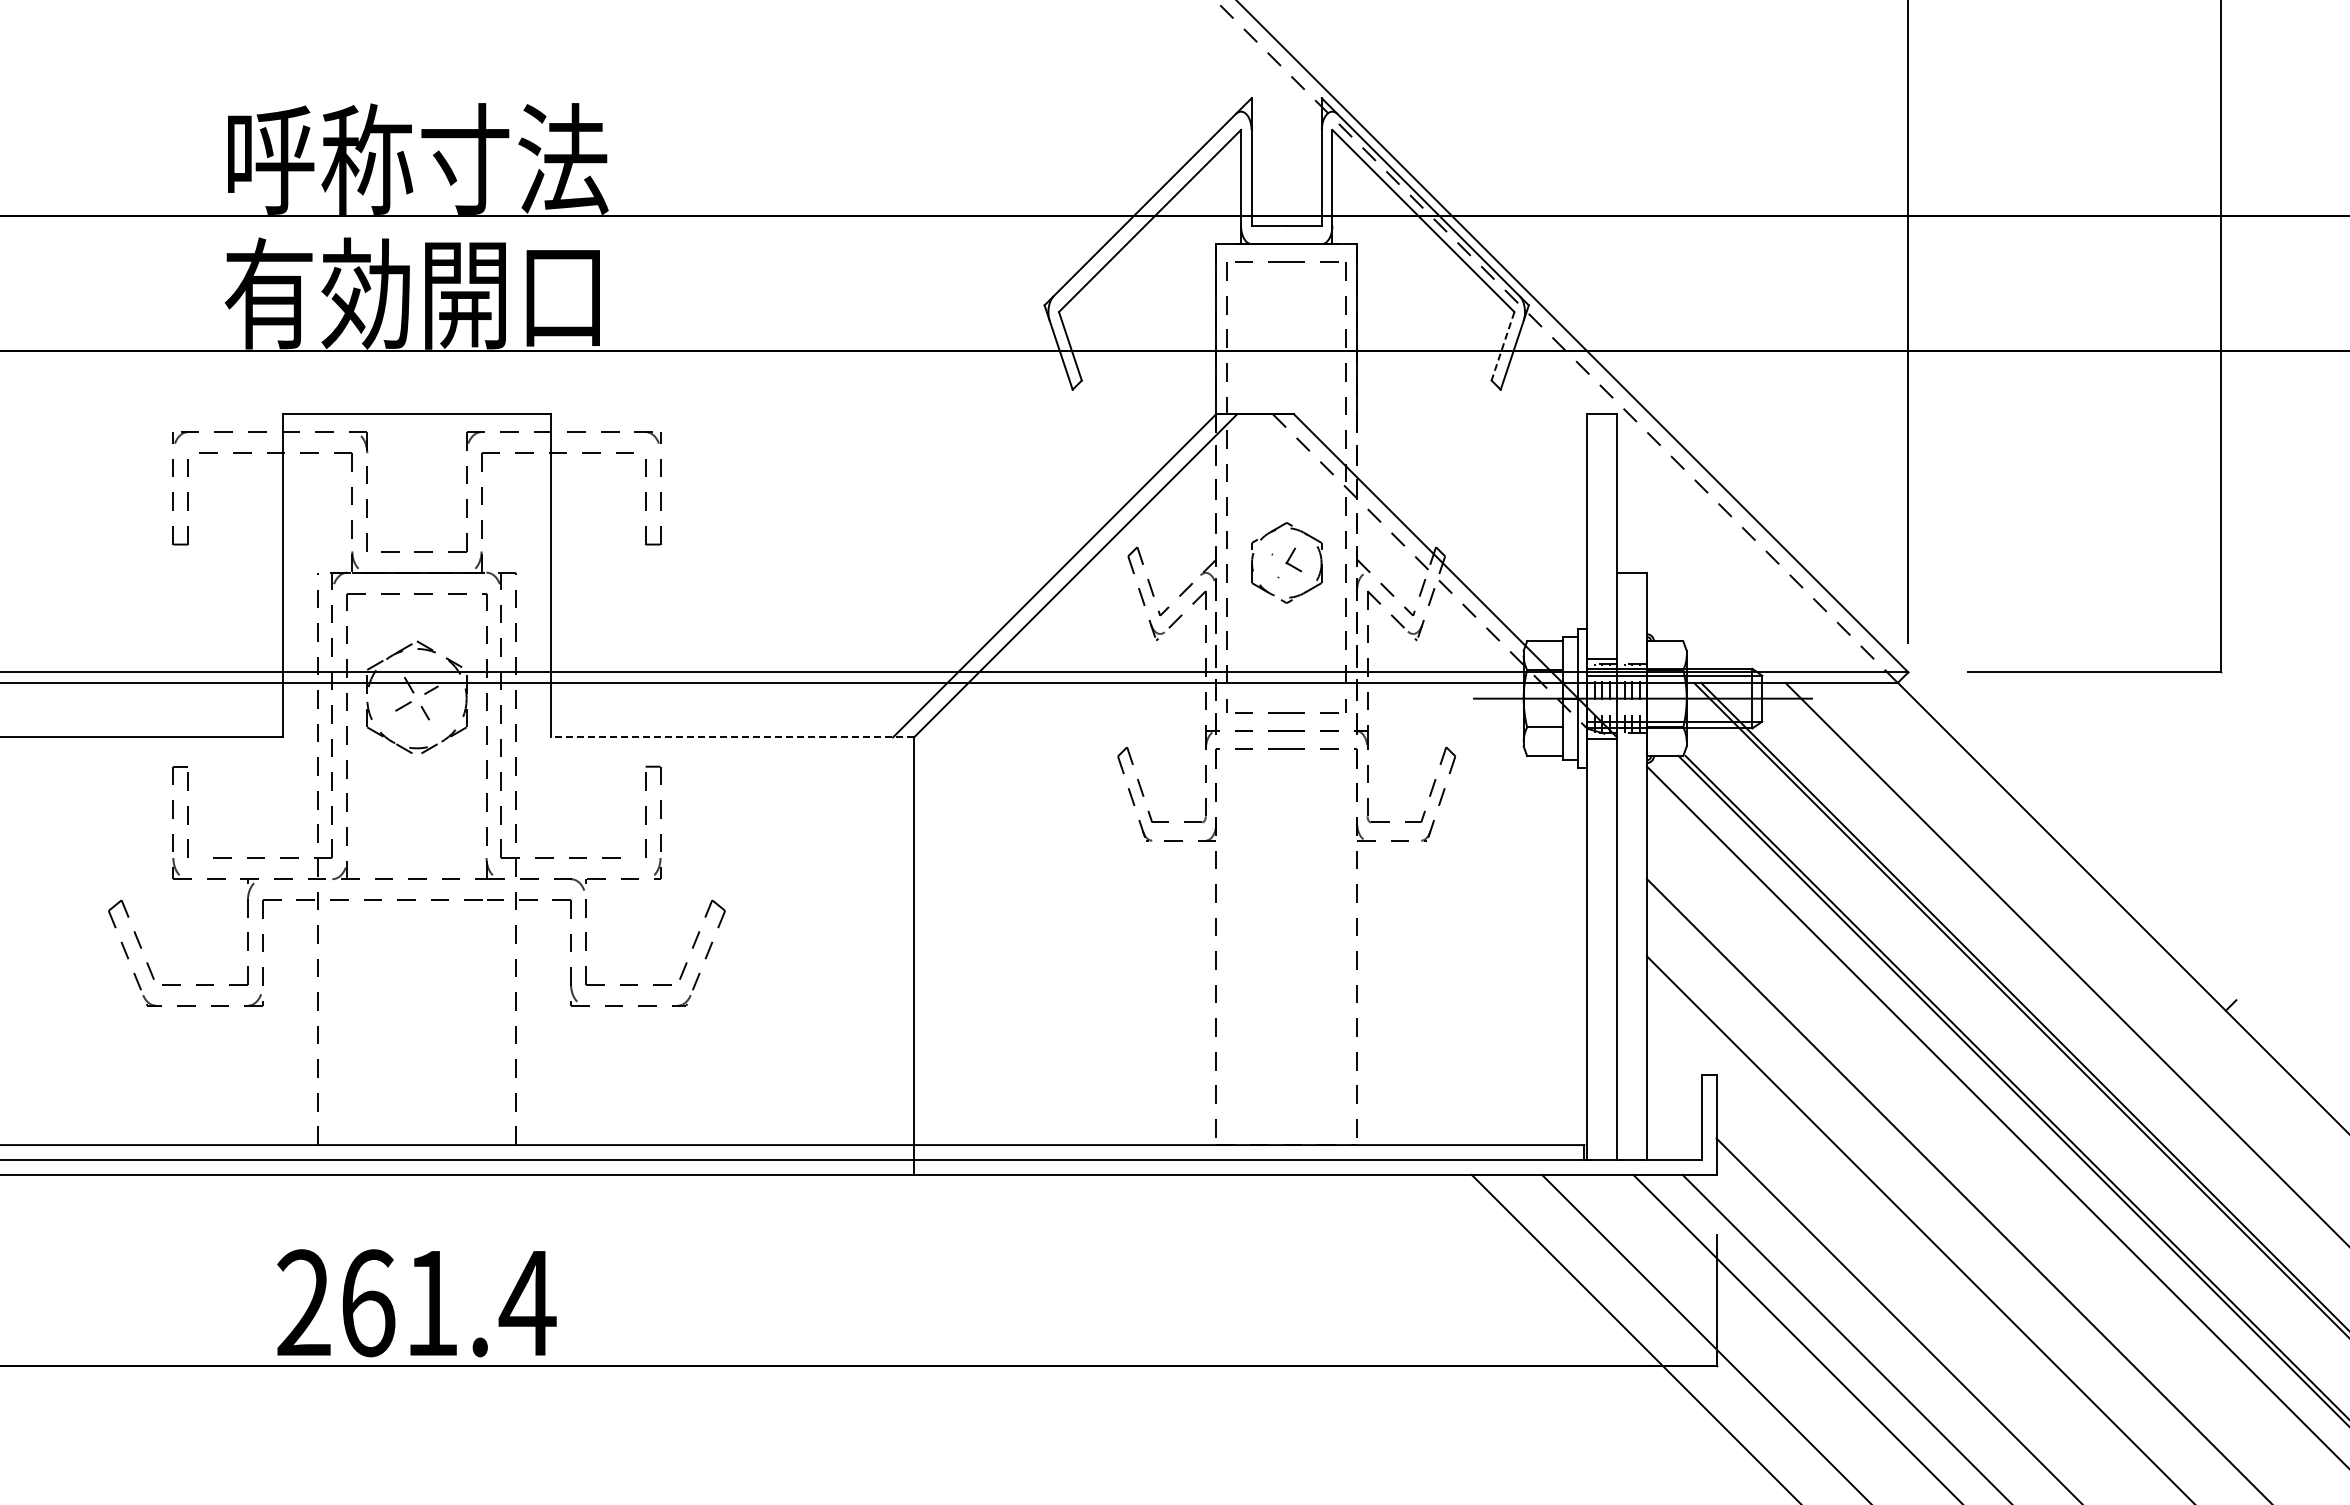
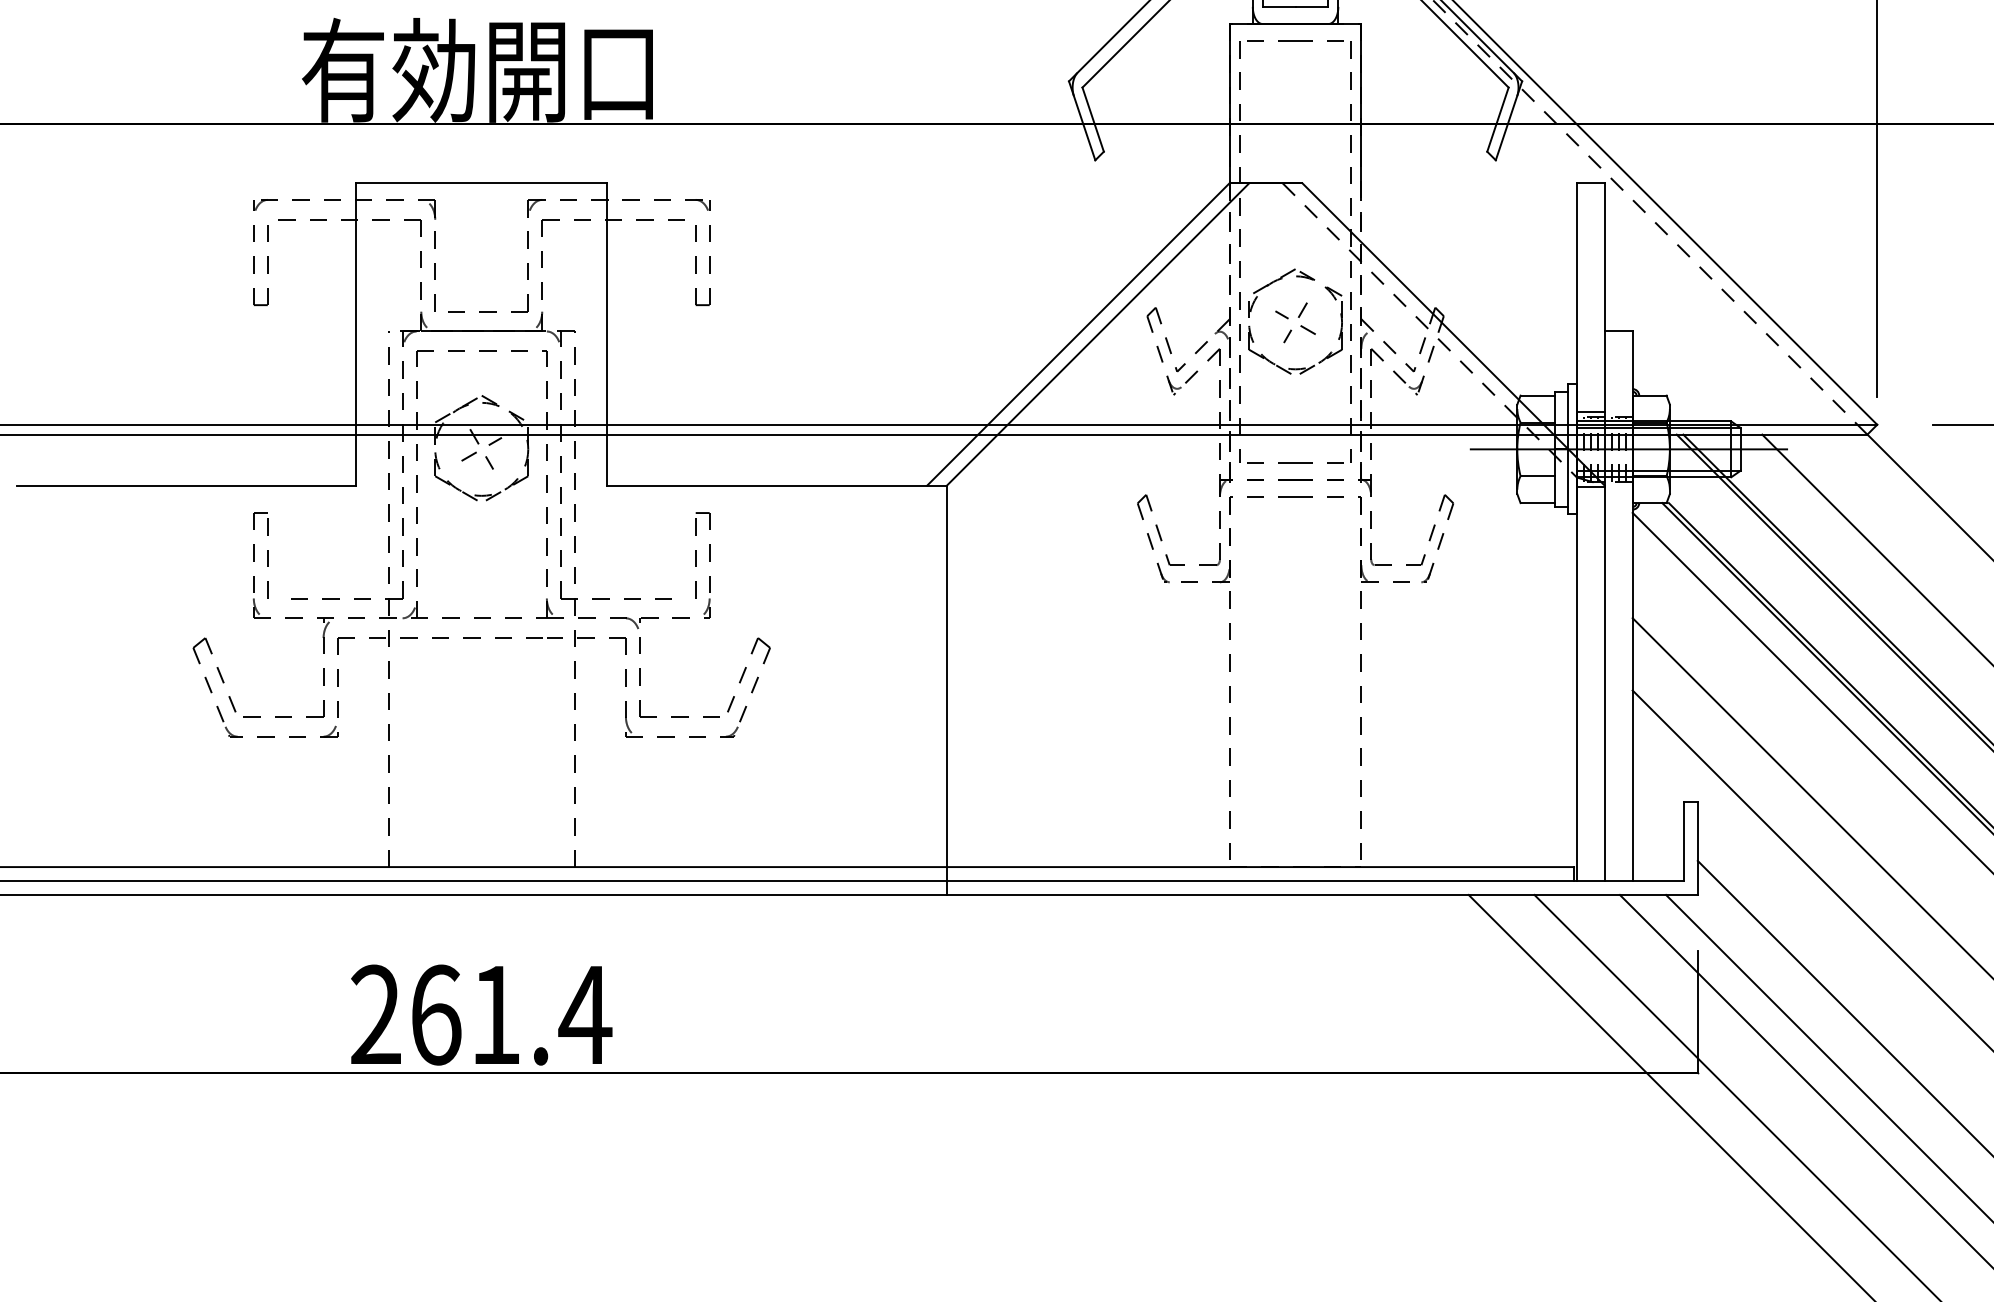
line: (1502, 346) -> (1497, 119), dashed -> solid
part: (1286, 561) -> (1295, 321), size x1.43
line: (732, 737) -> (776, 485), dashed -> solid

